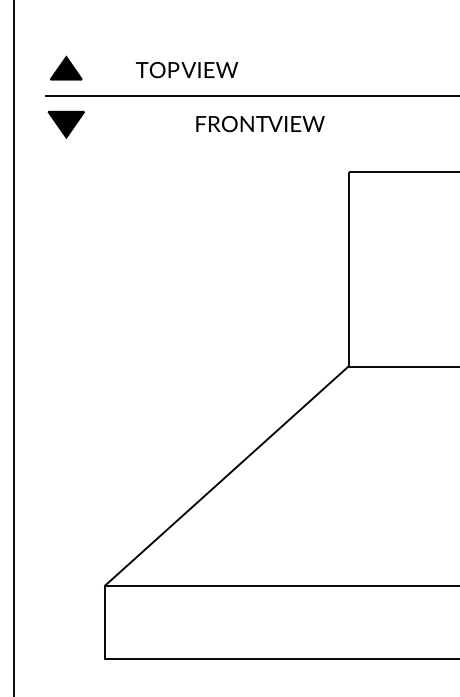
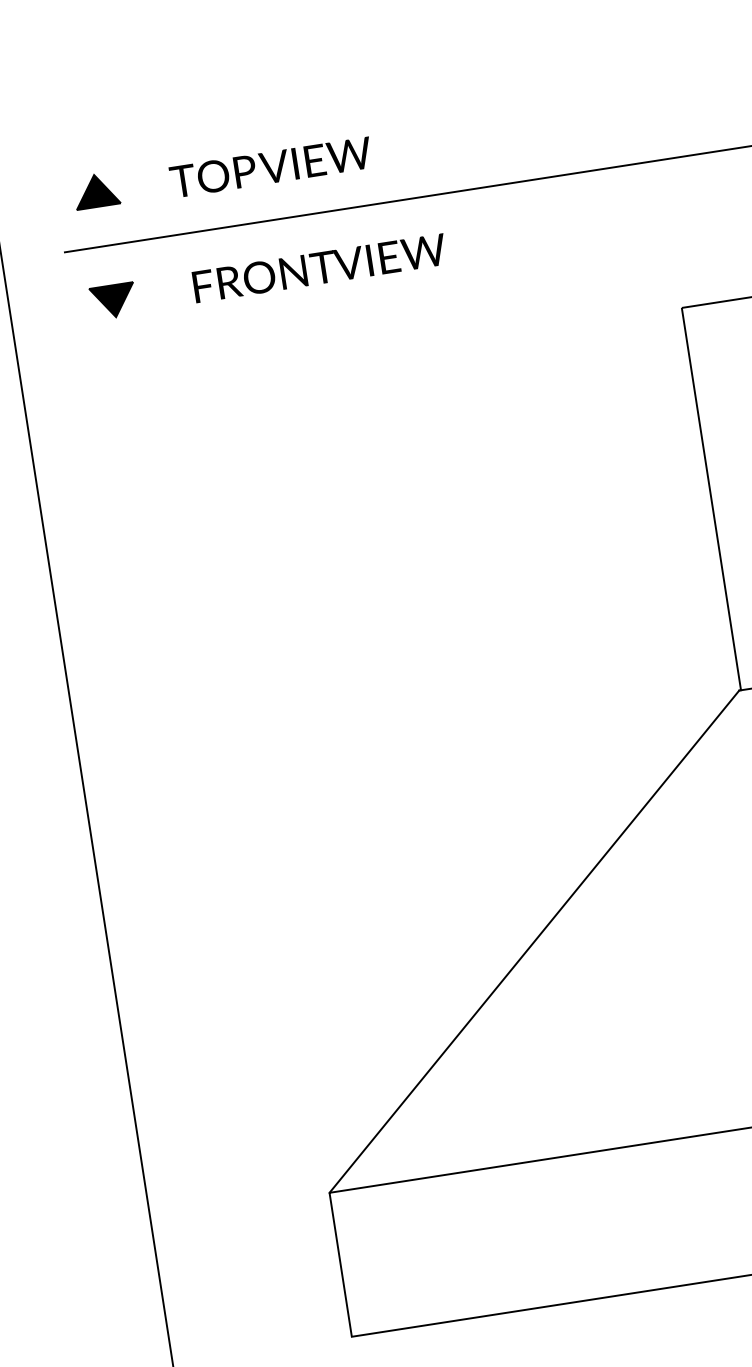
part: (65, 67) -> (94, 189), size x0.71
text: (187, 70) -> (272, 168), moved
part: (65, 124) -> (112, 301), size x0.62
text: (260, 124) -> (319, 269), moved

